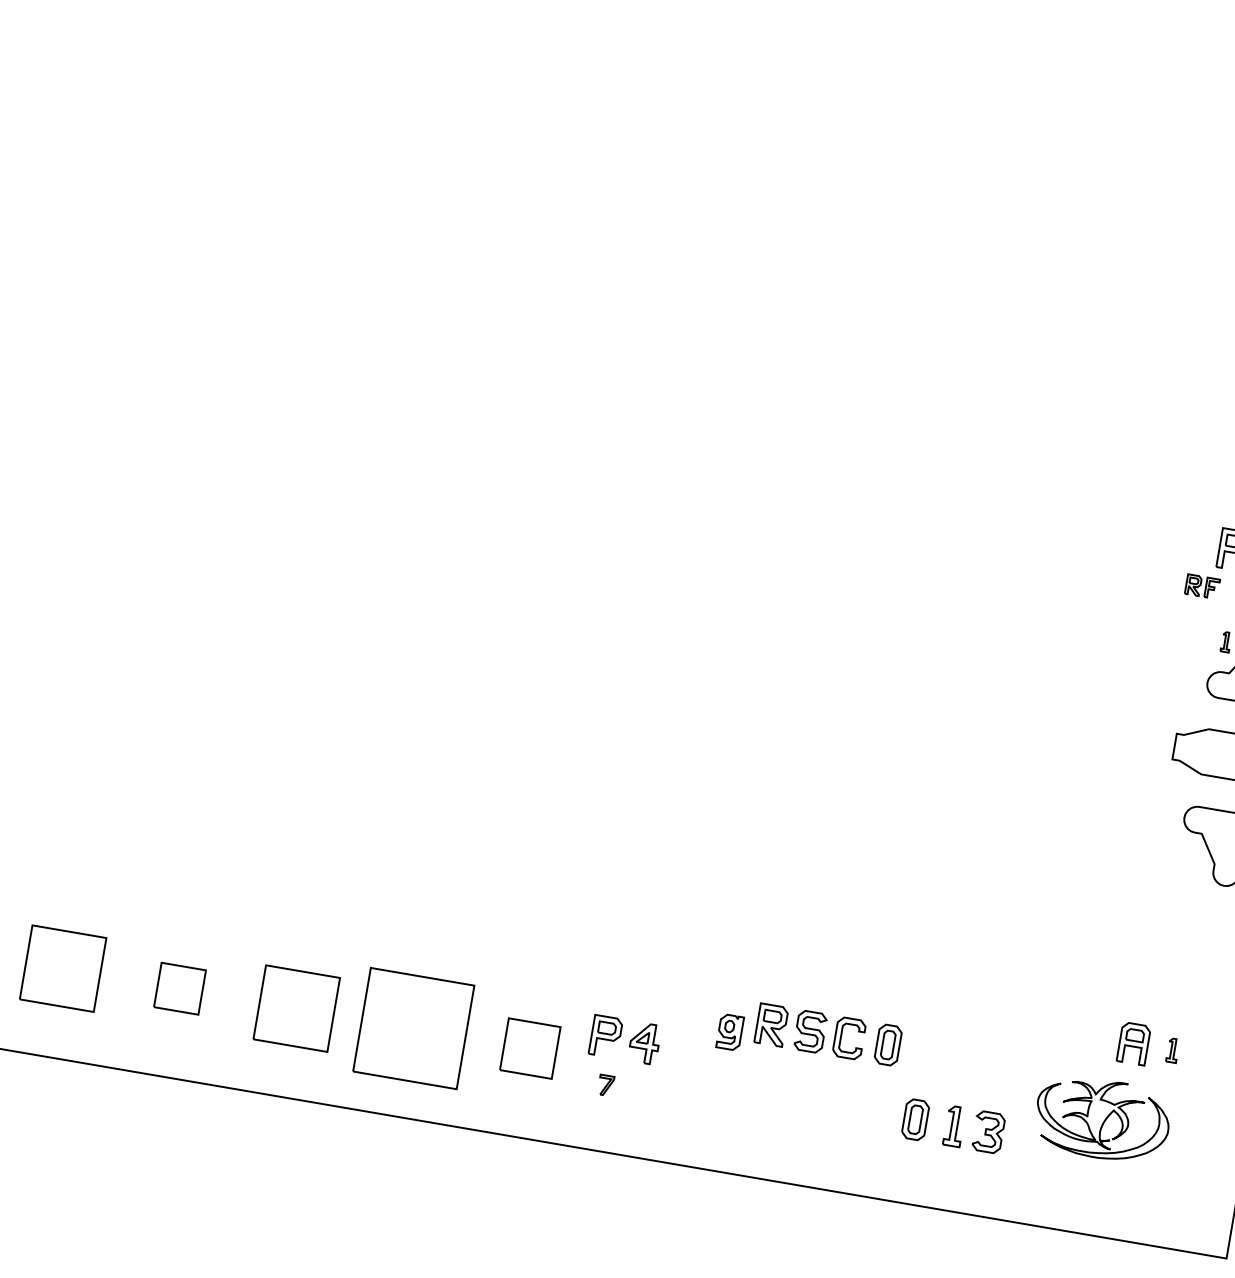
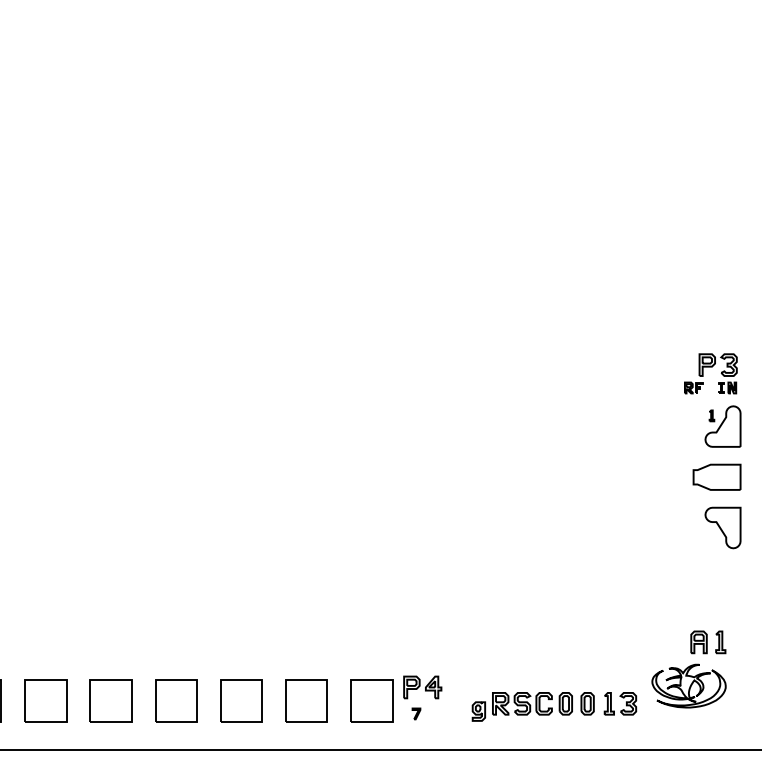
part: (180, 987) -> (176, 700), size x1.67
part: (413, 1027) -> (306, 700), size x0.71
part: (807, 1036) -> (521, 706), moved
part: (529, 1047) -> (371, 700), size x1.43
part: (1172, 1050) -> (720, 642), size x1.67

